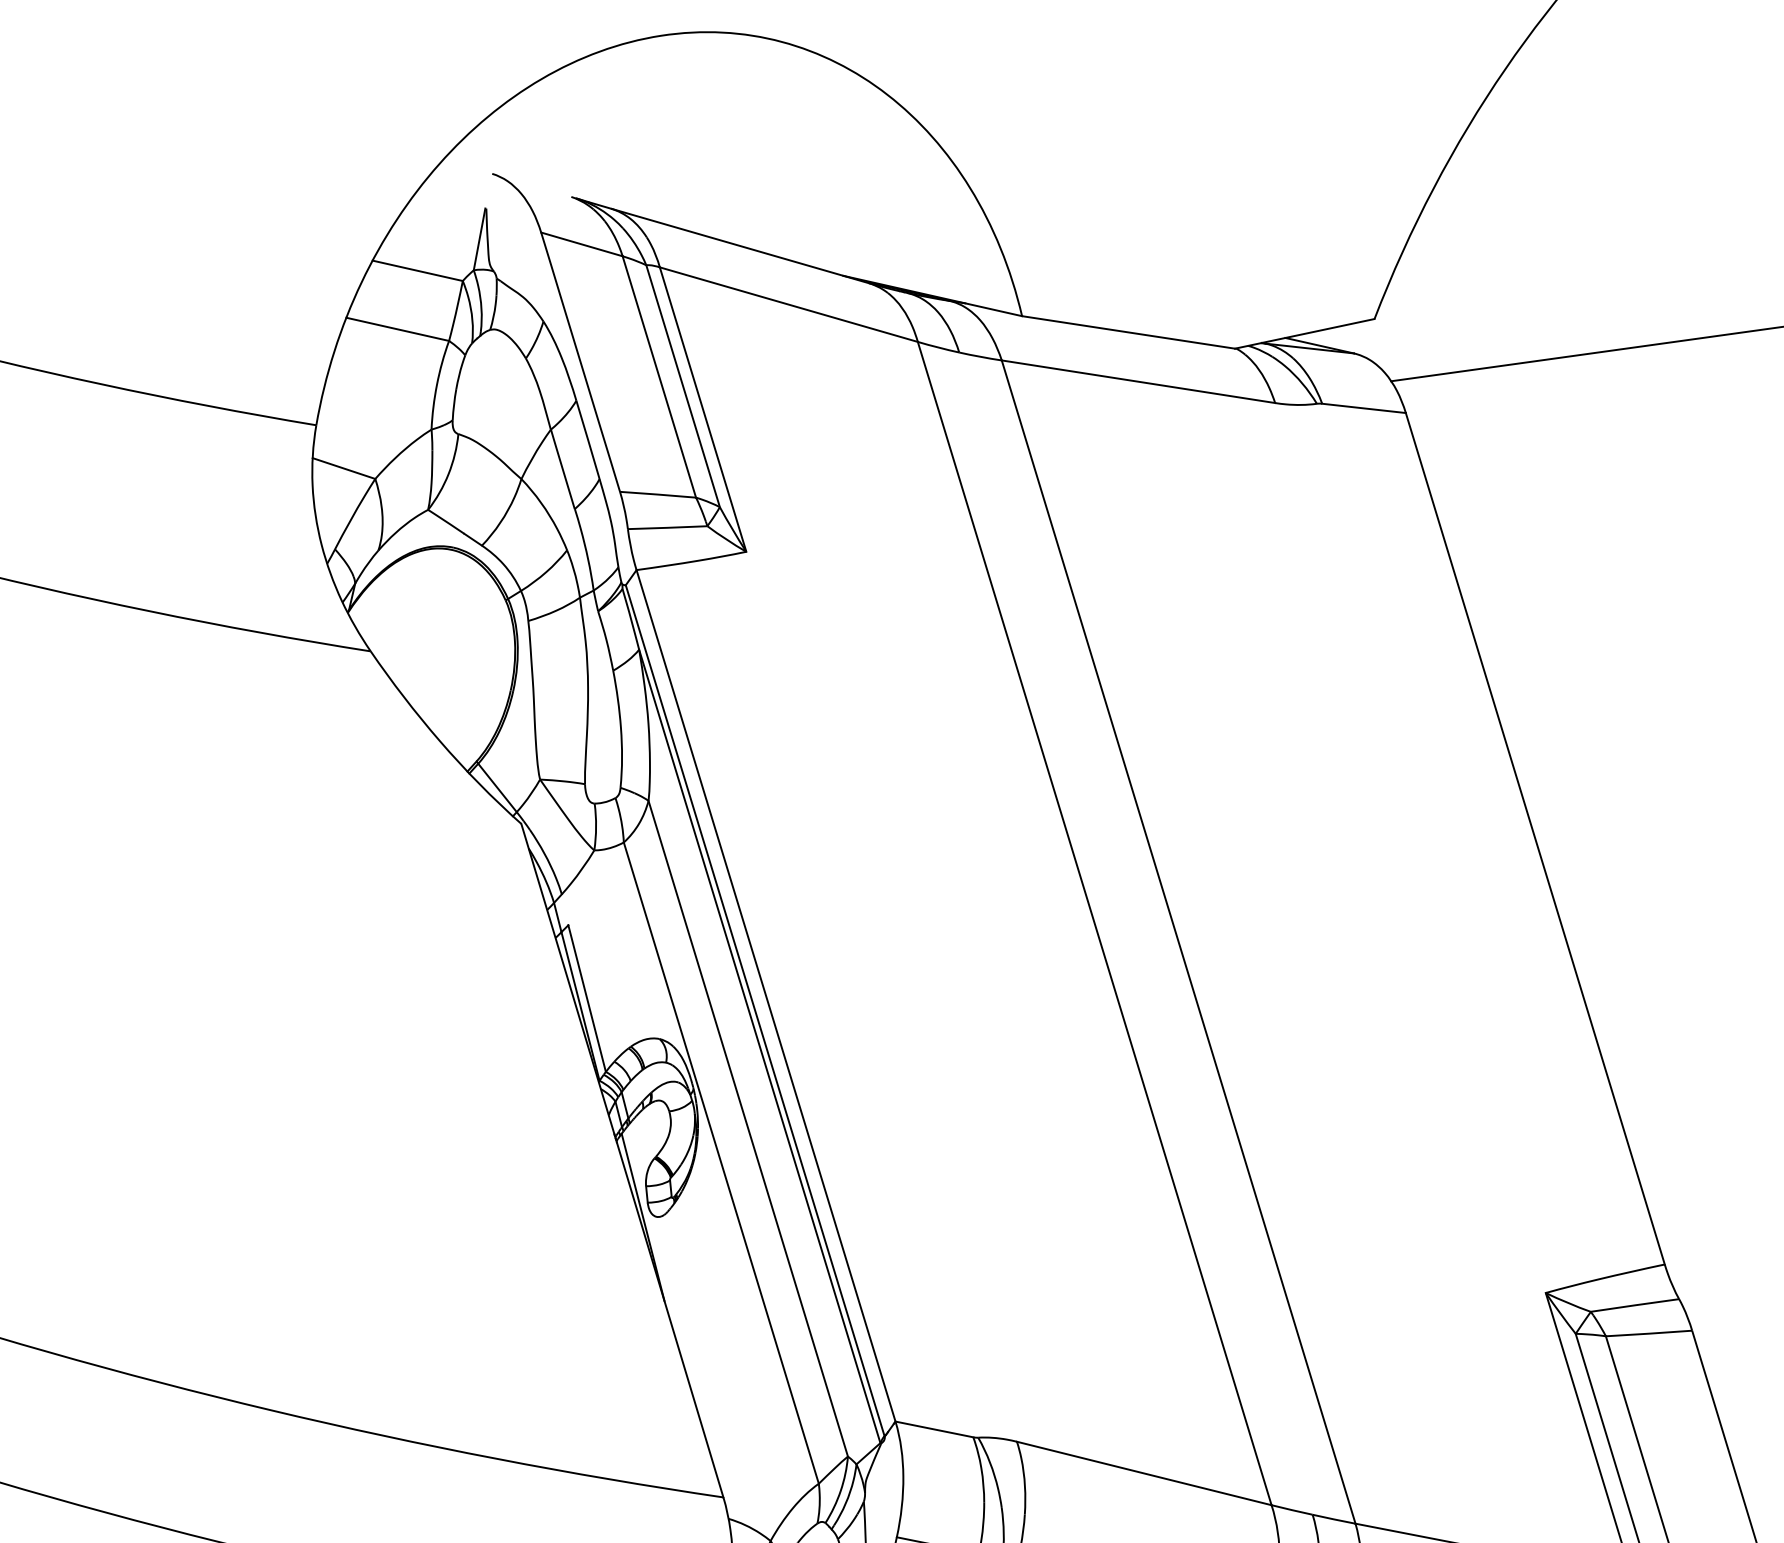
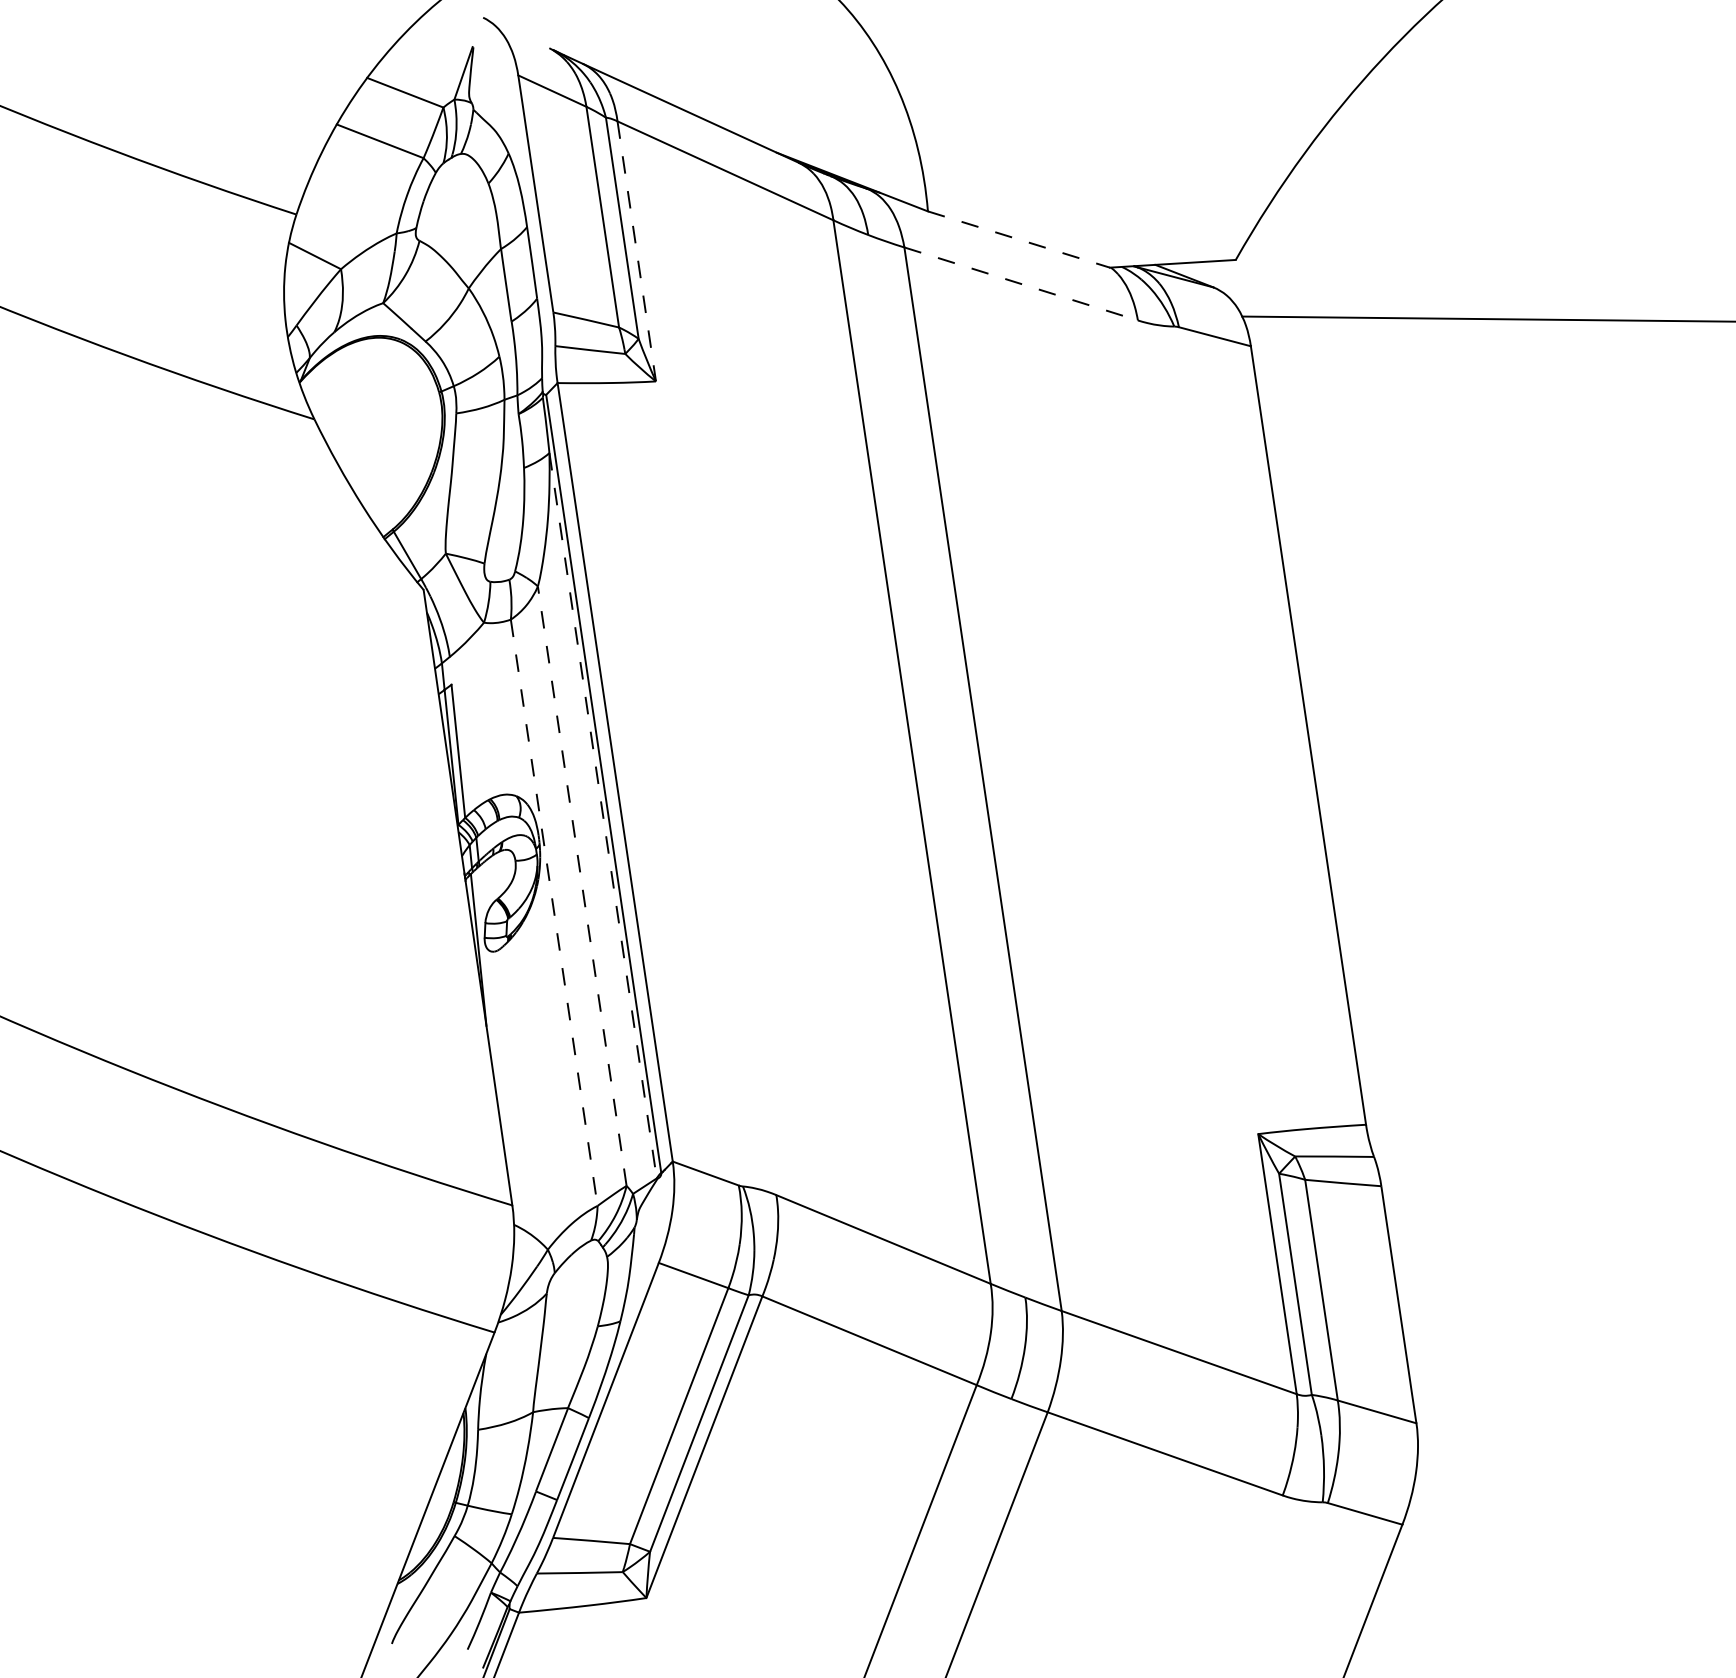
line: (1129, 332) -> (1019, 239), solid -> dashed
line: (1138, 382) -> (1021, 284), solid -> dashed
line: (702, 409) -> (636, 251), solid -> dashed
line: (760, 1046) -> (603, 815), solid -> dashed
line: (748, 1128) -> (582, 886), solid -> dashed
line: (721, 1163) -> (554, 913), solid -> dashed

